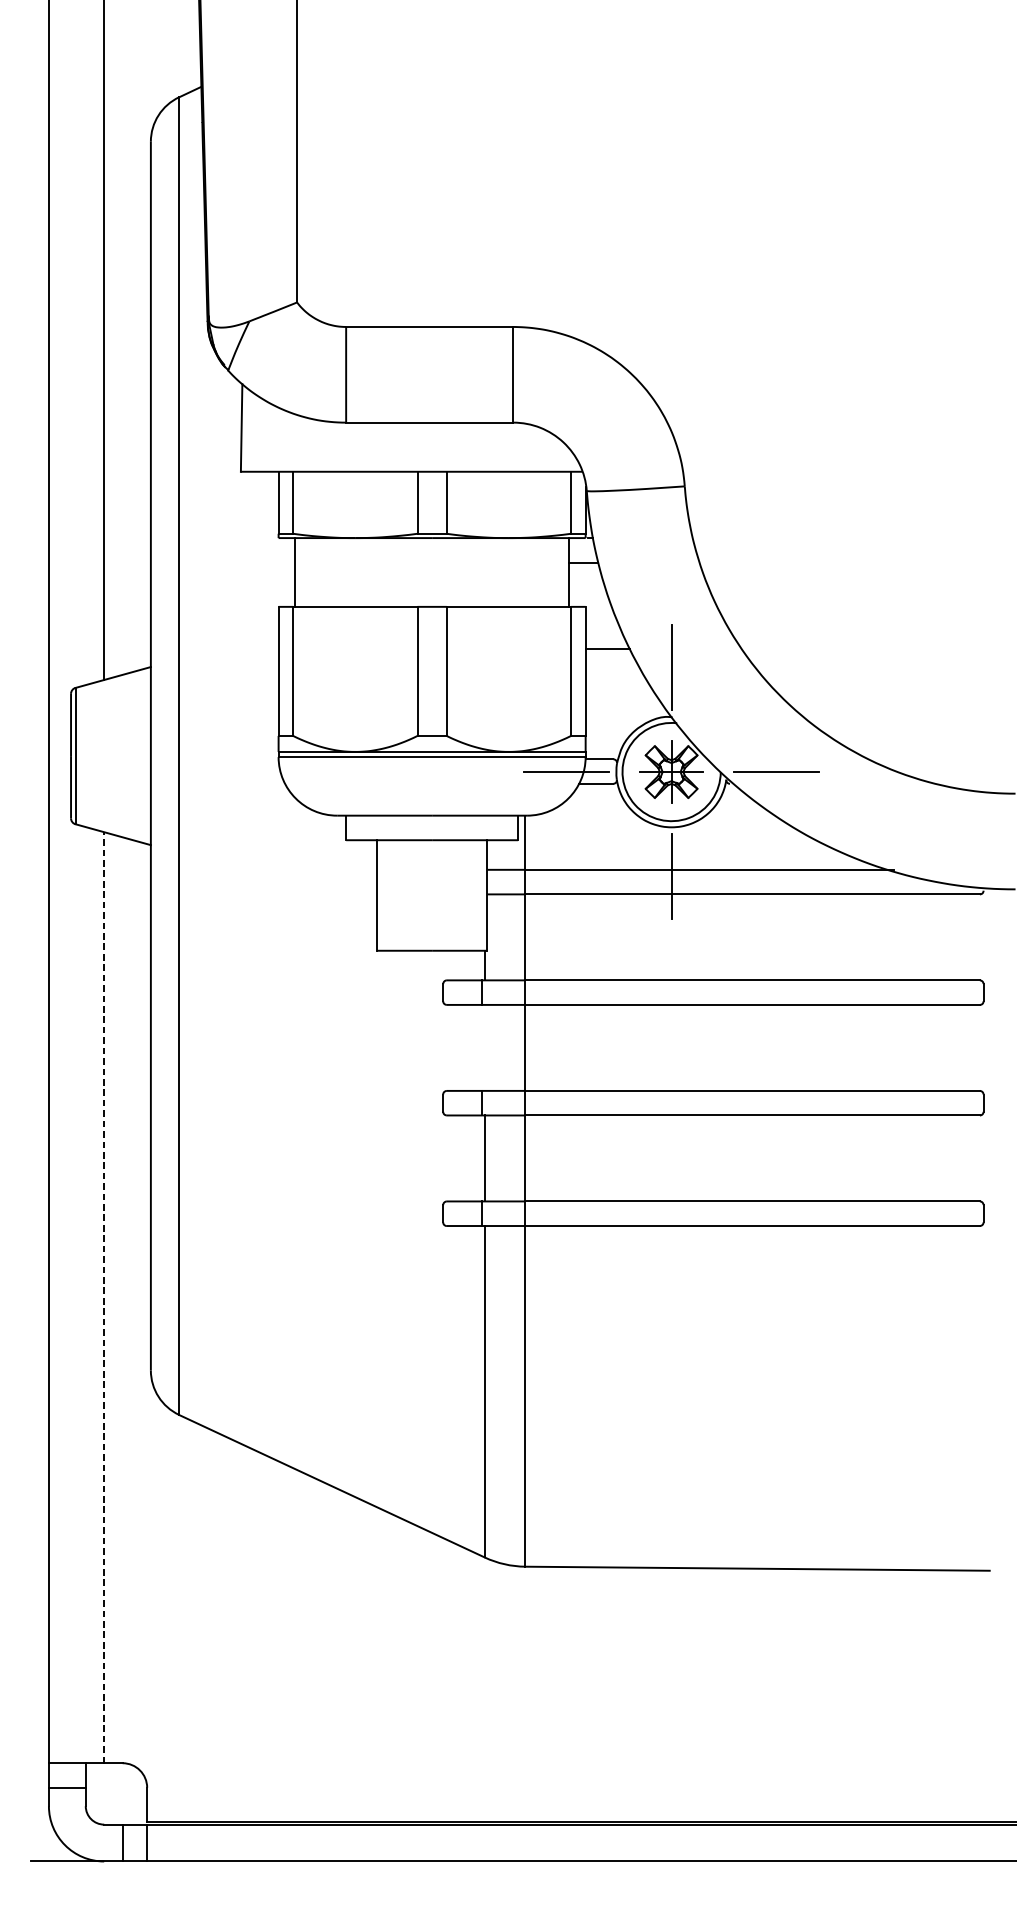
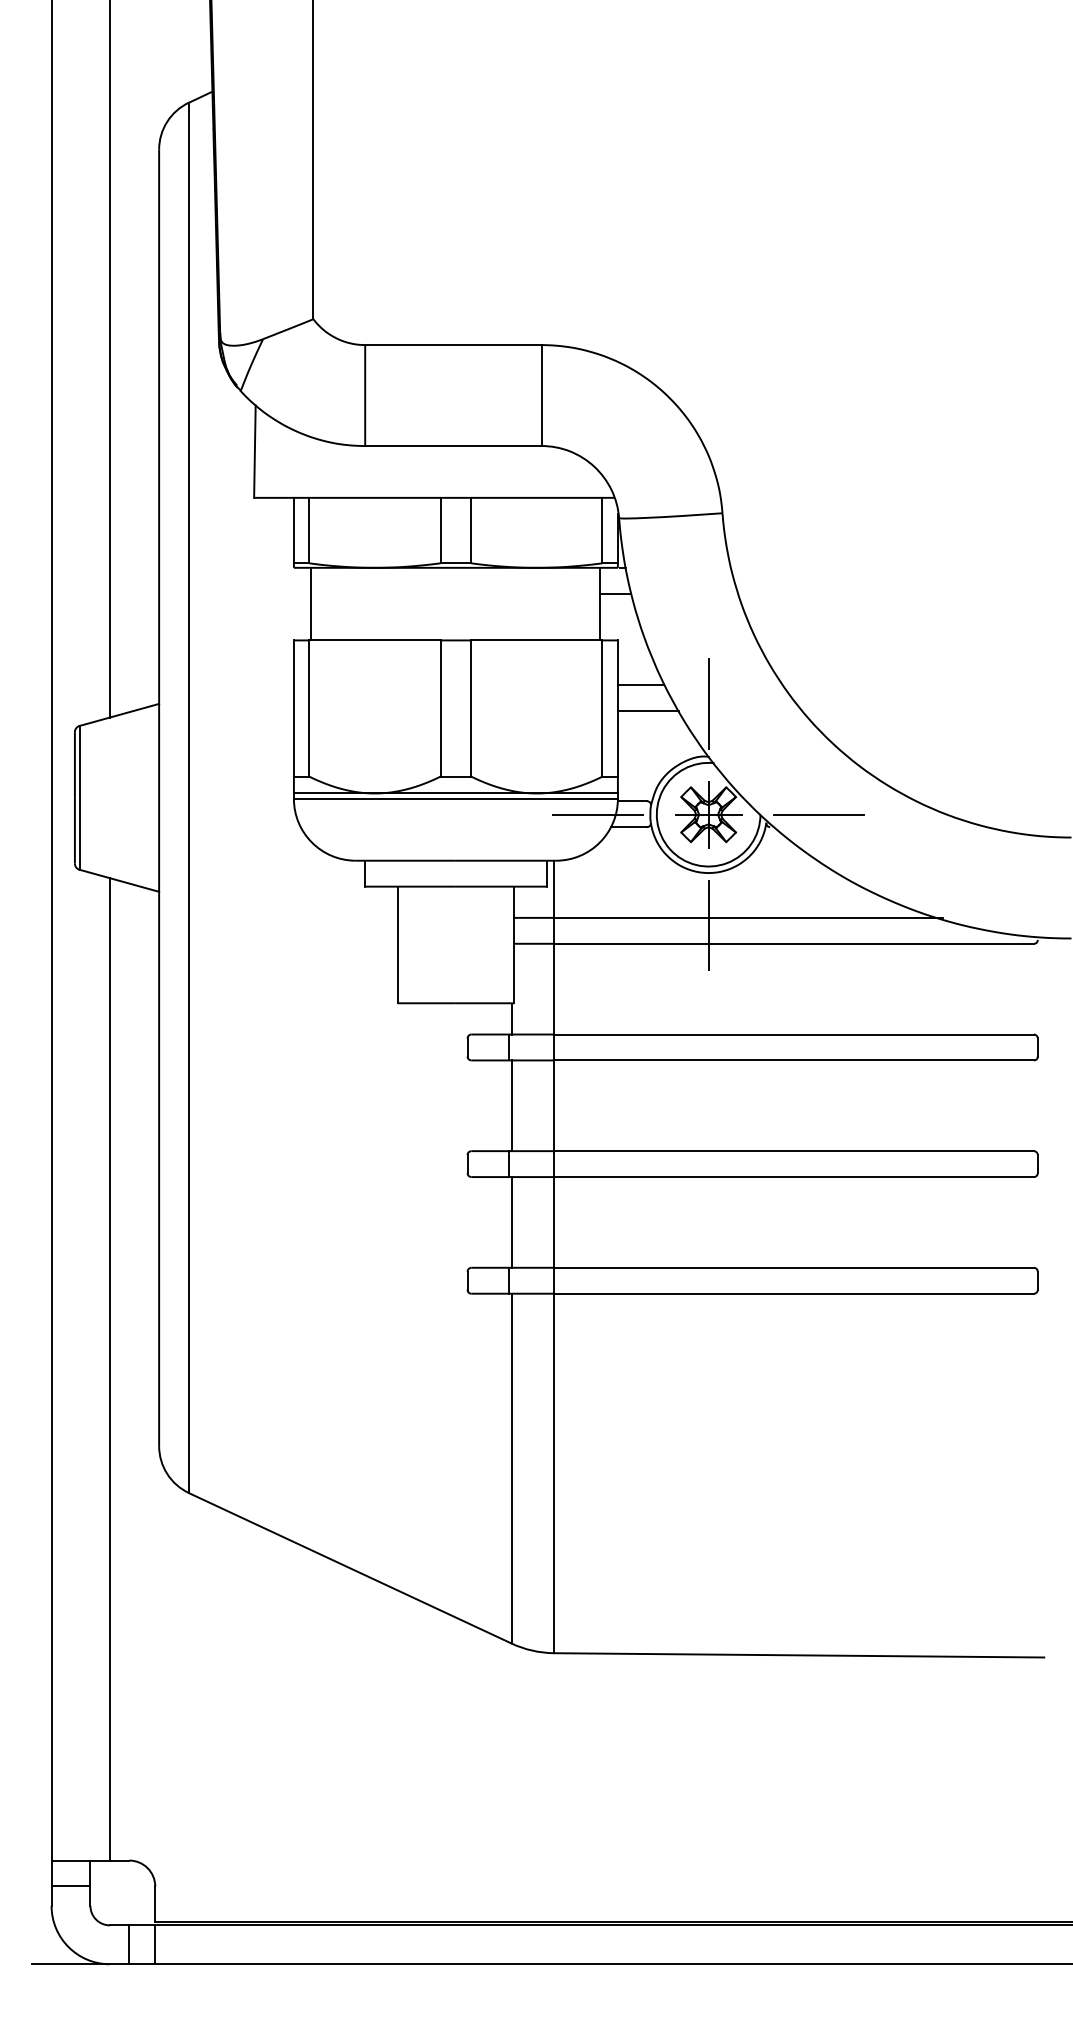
line: (614, 673) -> (648, 710), added
line: (484, 1047) -> (511, 1105), added
line: (103, 1296) -> (109, 1368), dashed -> solid

